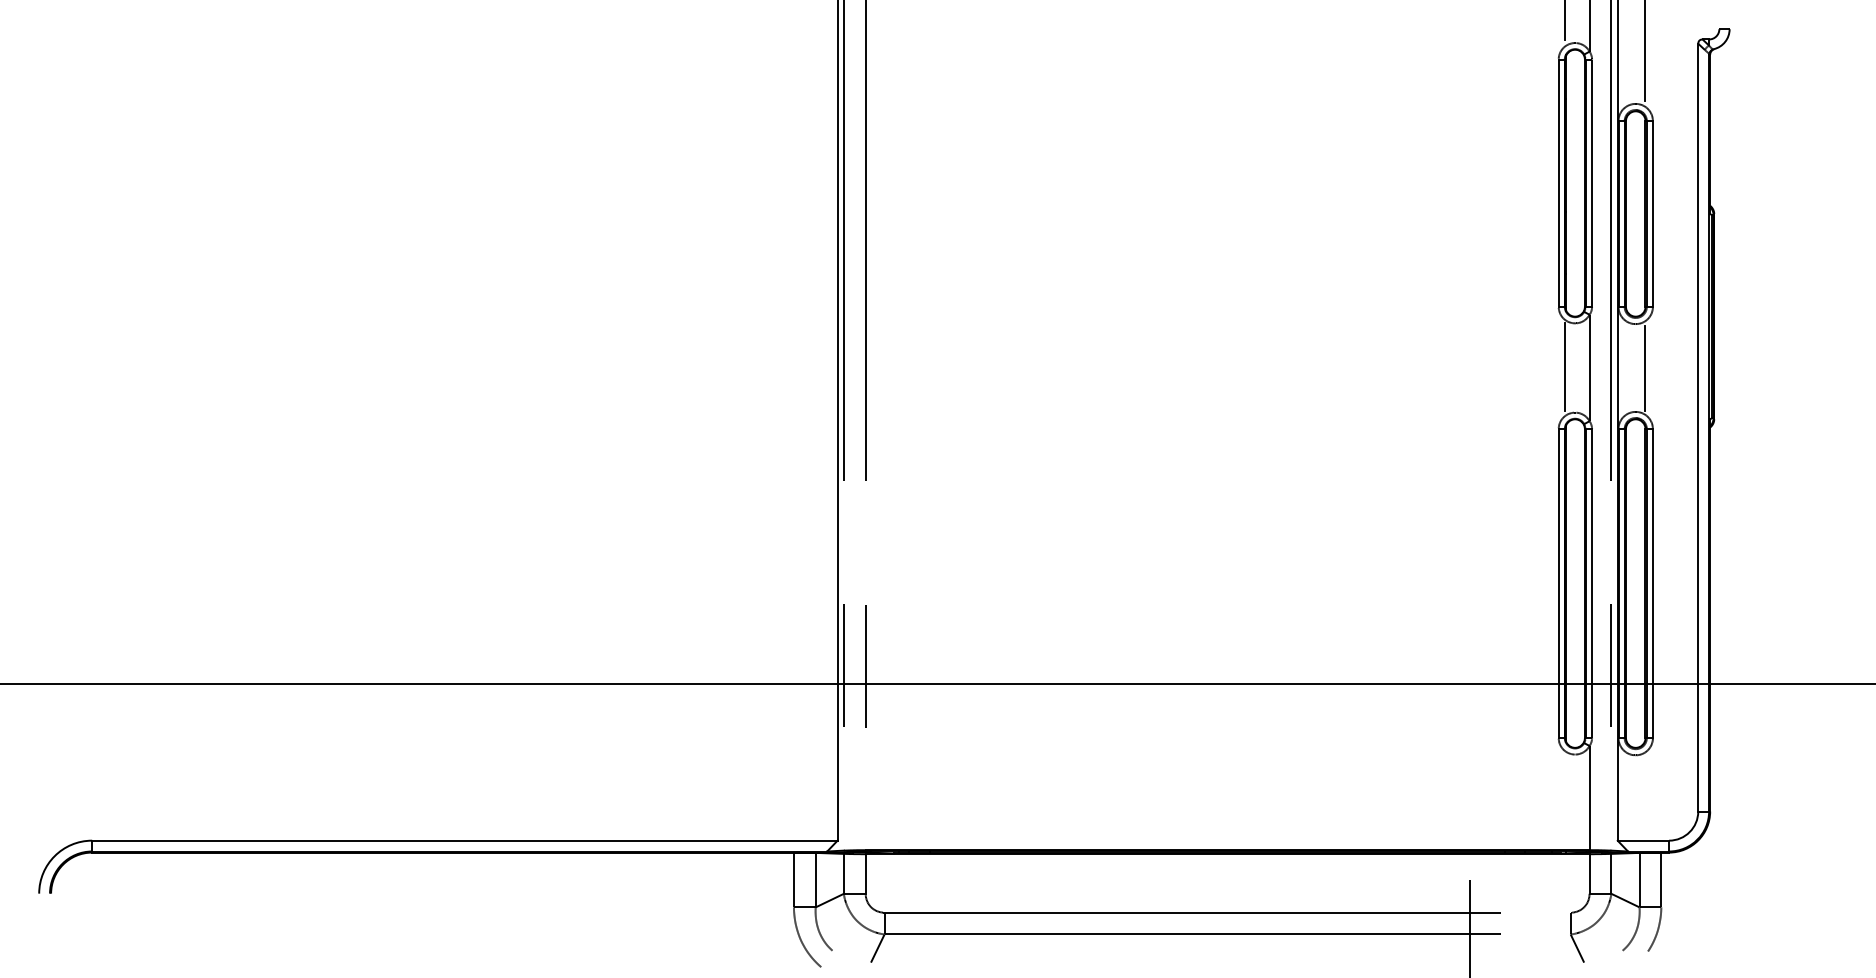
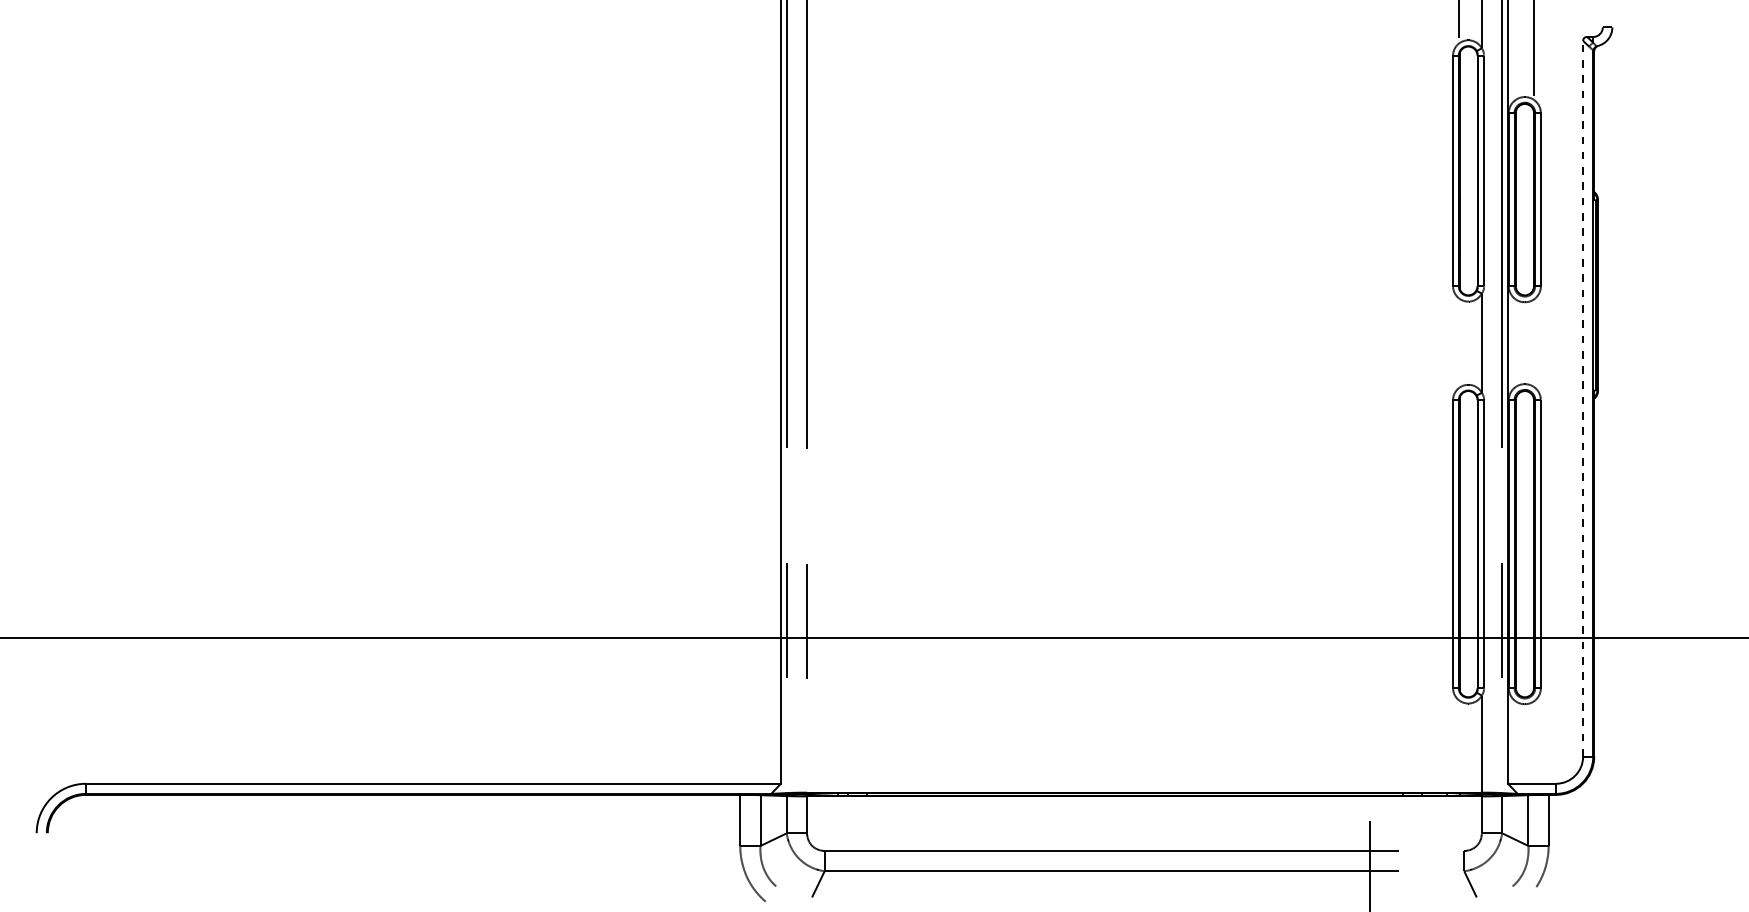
line: (1565, 366) -> (1459, 341), removed
line: (1645, 368) -> (1533, 343), removed
line: (1698, 427) -> (1583, 398), solid -> dashed

